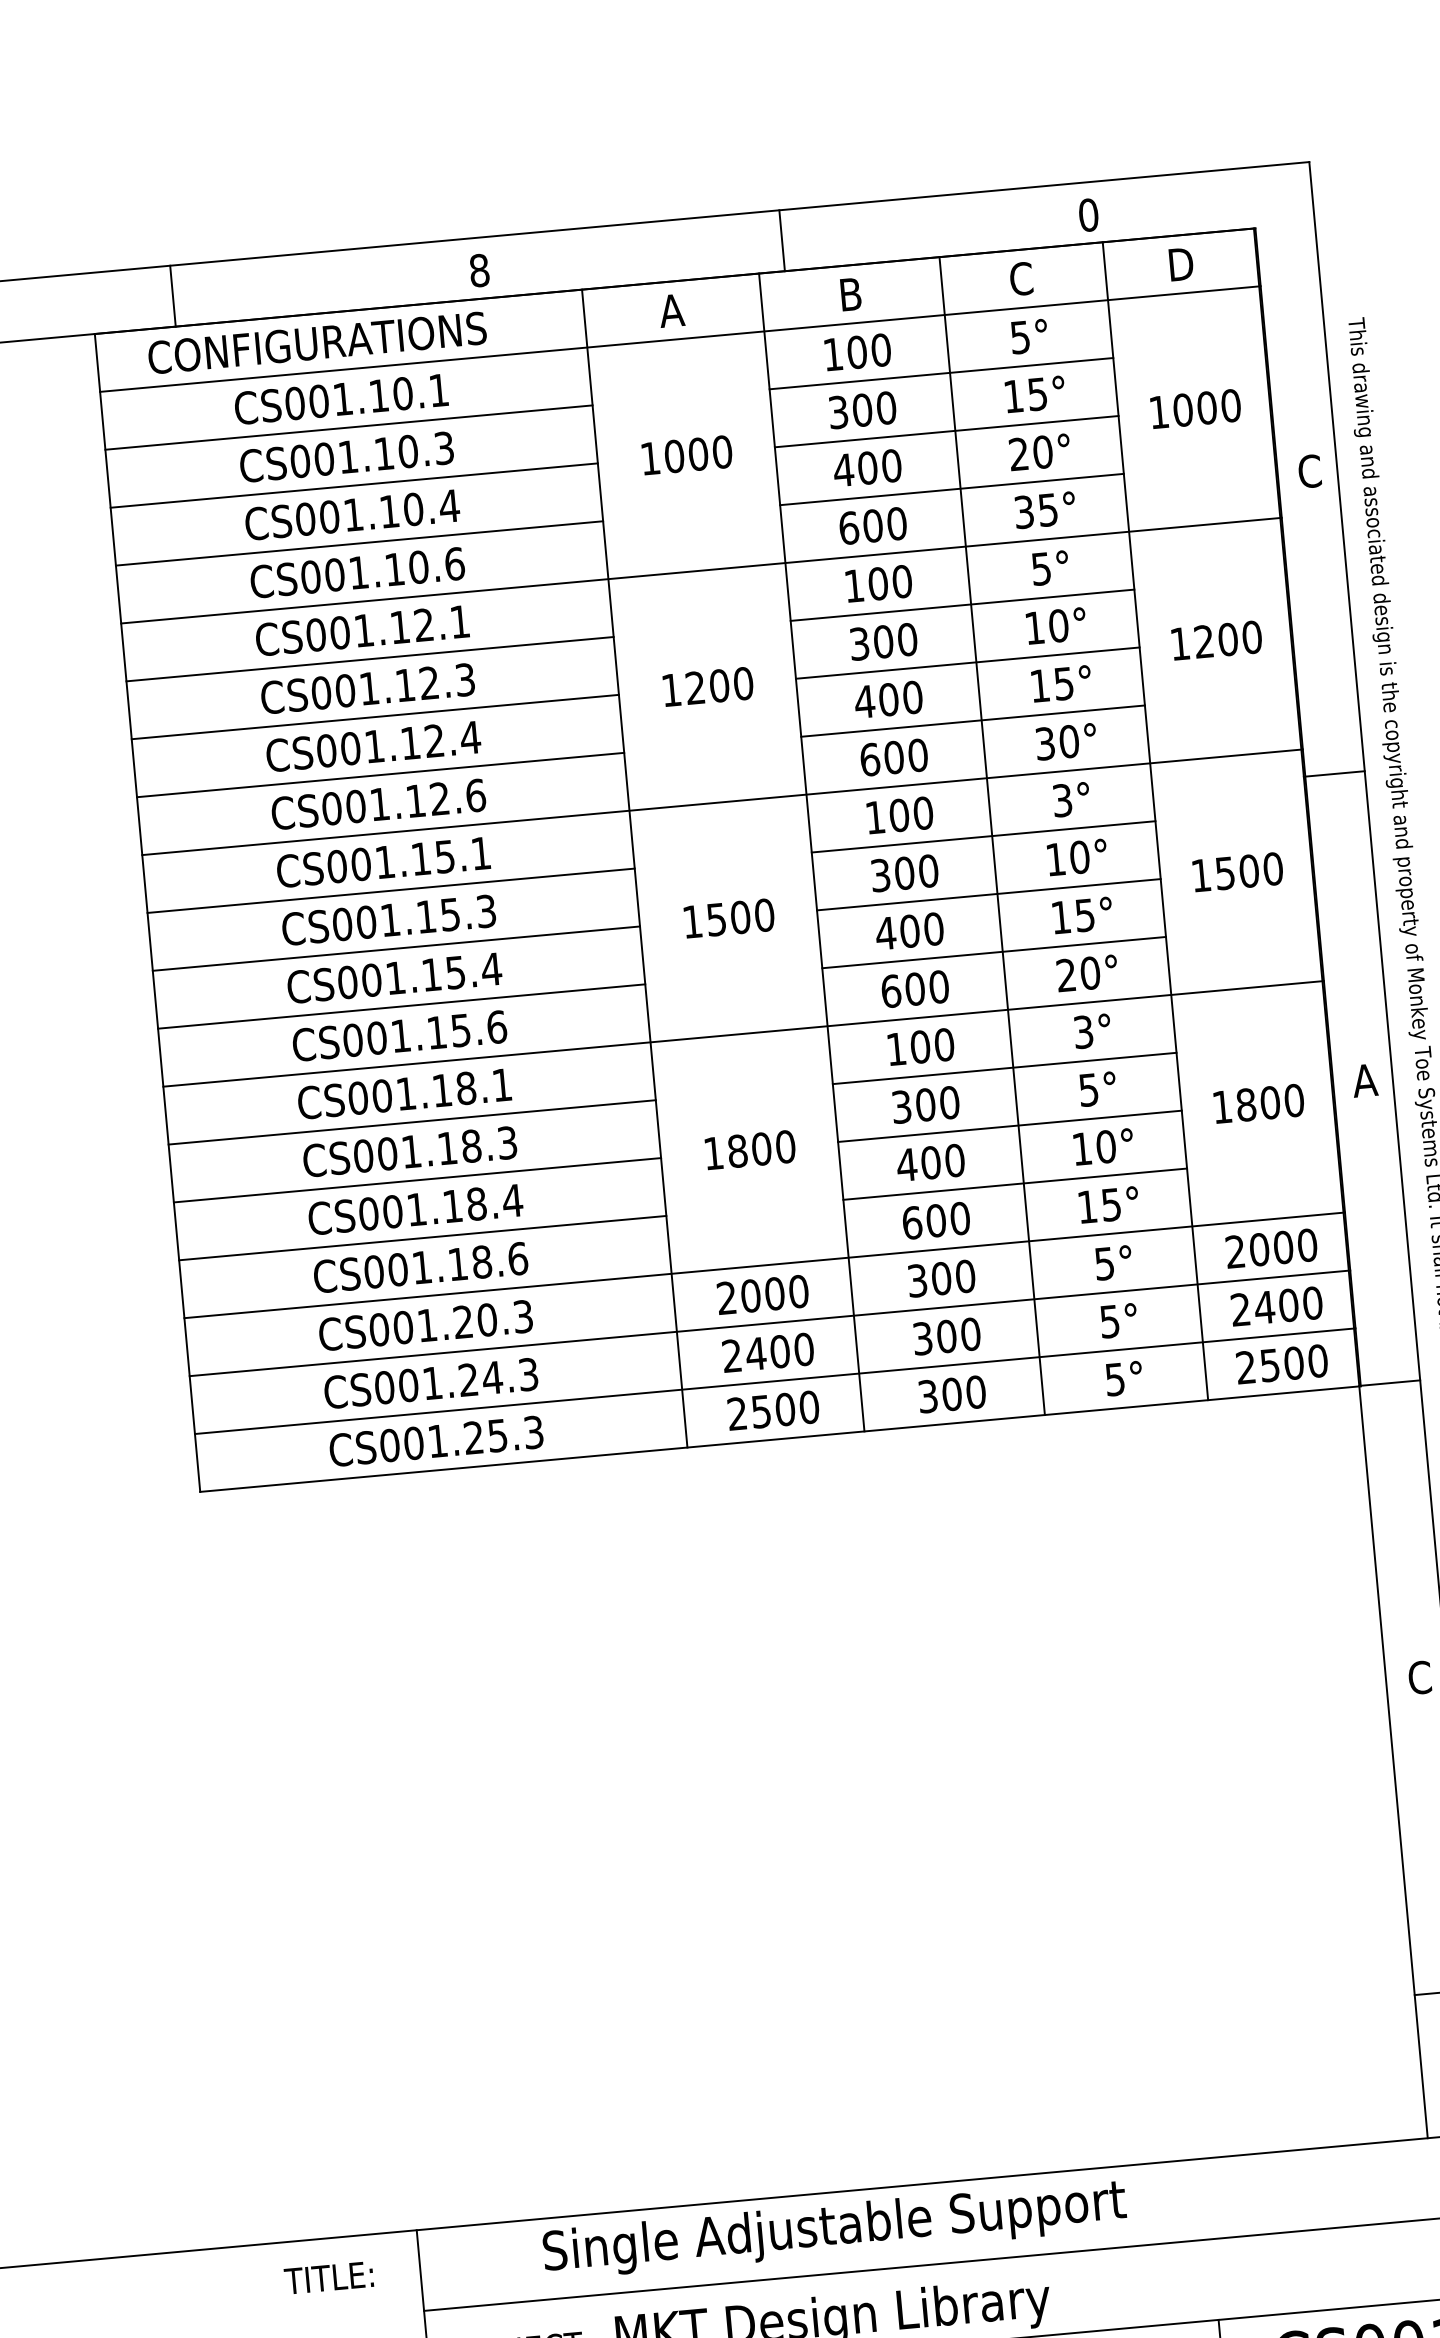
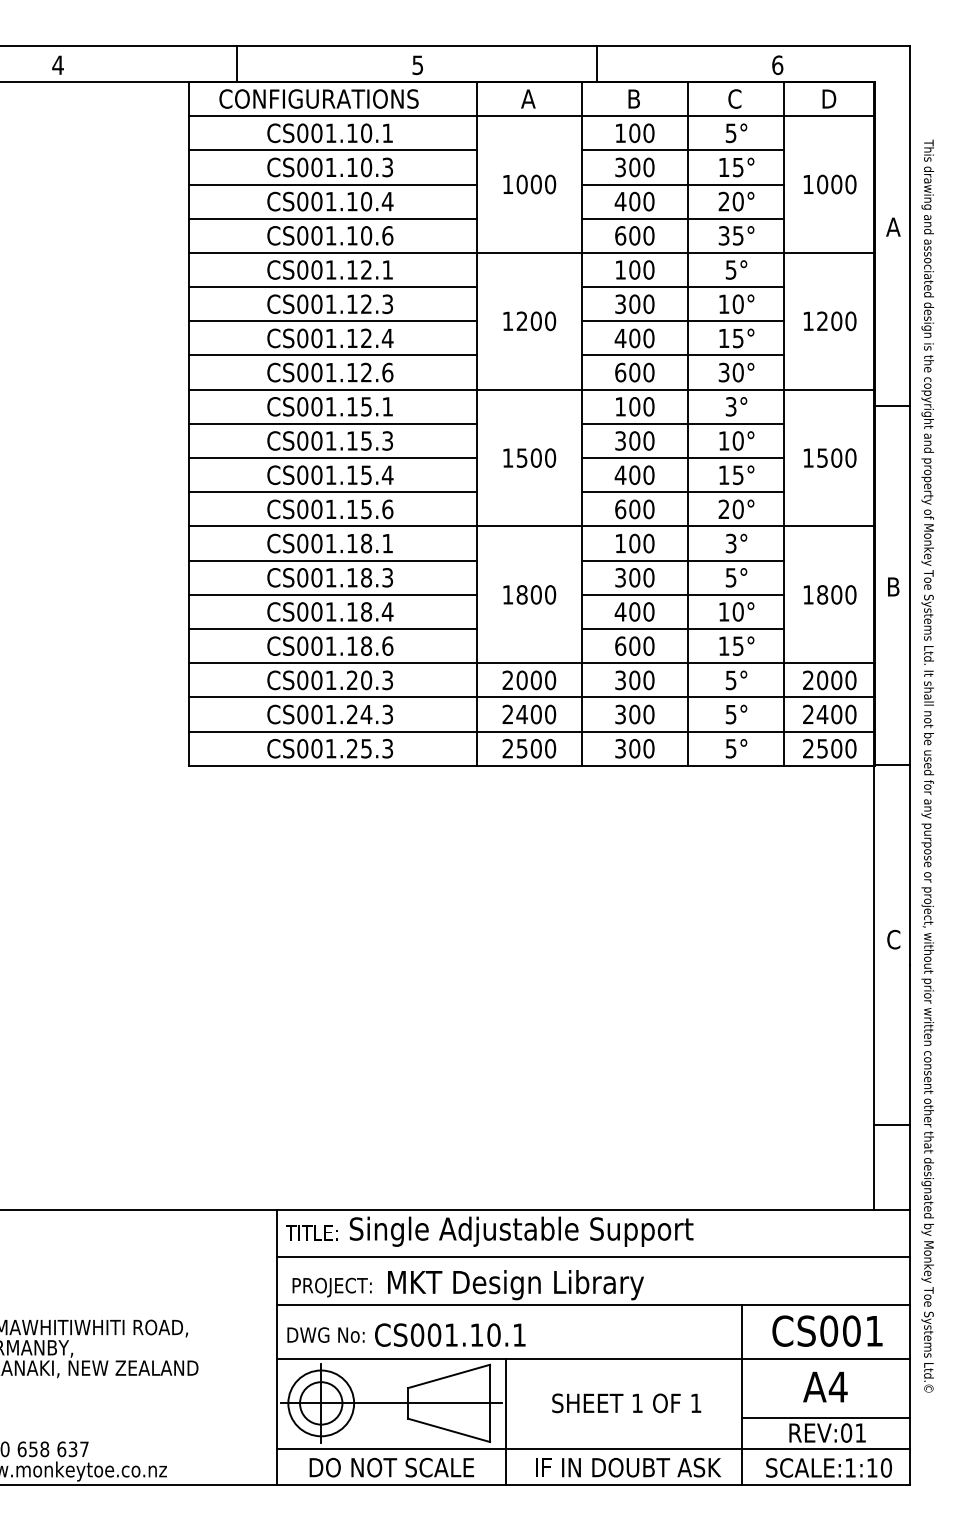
text: (1088, 213) -> (777, 64), 0 -> 6
text: (478, 271) -> (417, 65), 8 -> 5
text: (1309, 470) -> (893, 226), C -> A
text: (1365, 1079) -> (893, 586), A -> B
text: (328, 2276) -> (311, 1232), moved

